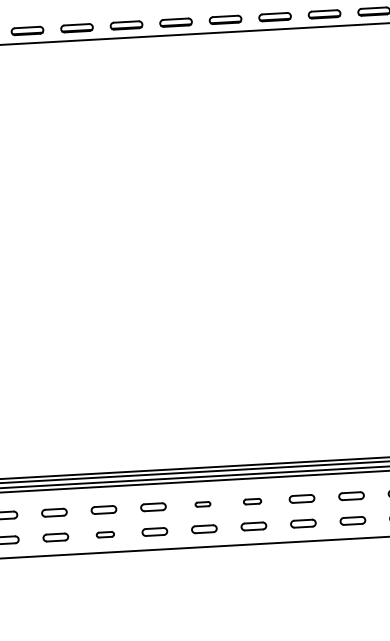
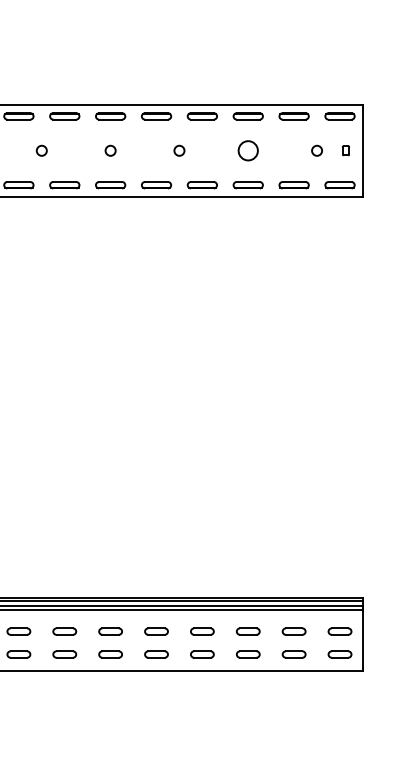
part: (252, 501) -> (202, 631), size x1.43
part: (202, 504) -> (156, 631), size x1.67
part: (105, 534) -> (64, 654), size x1.43

